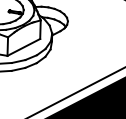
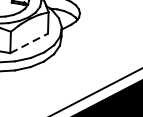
line: (24, 47) -> (29, 43), solid -> dashed

